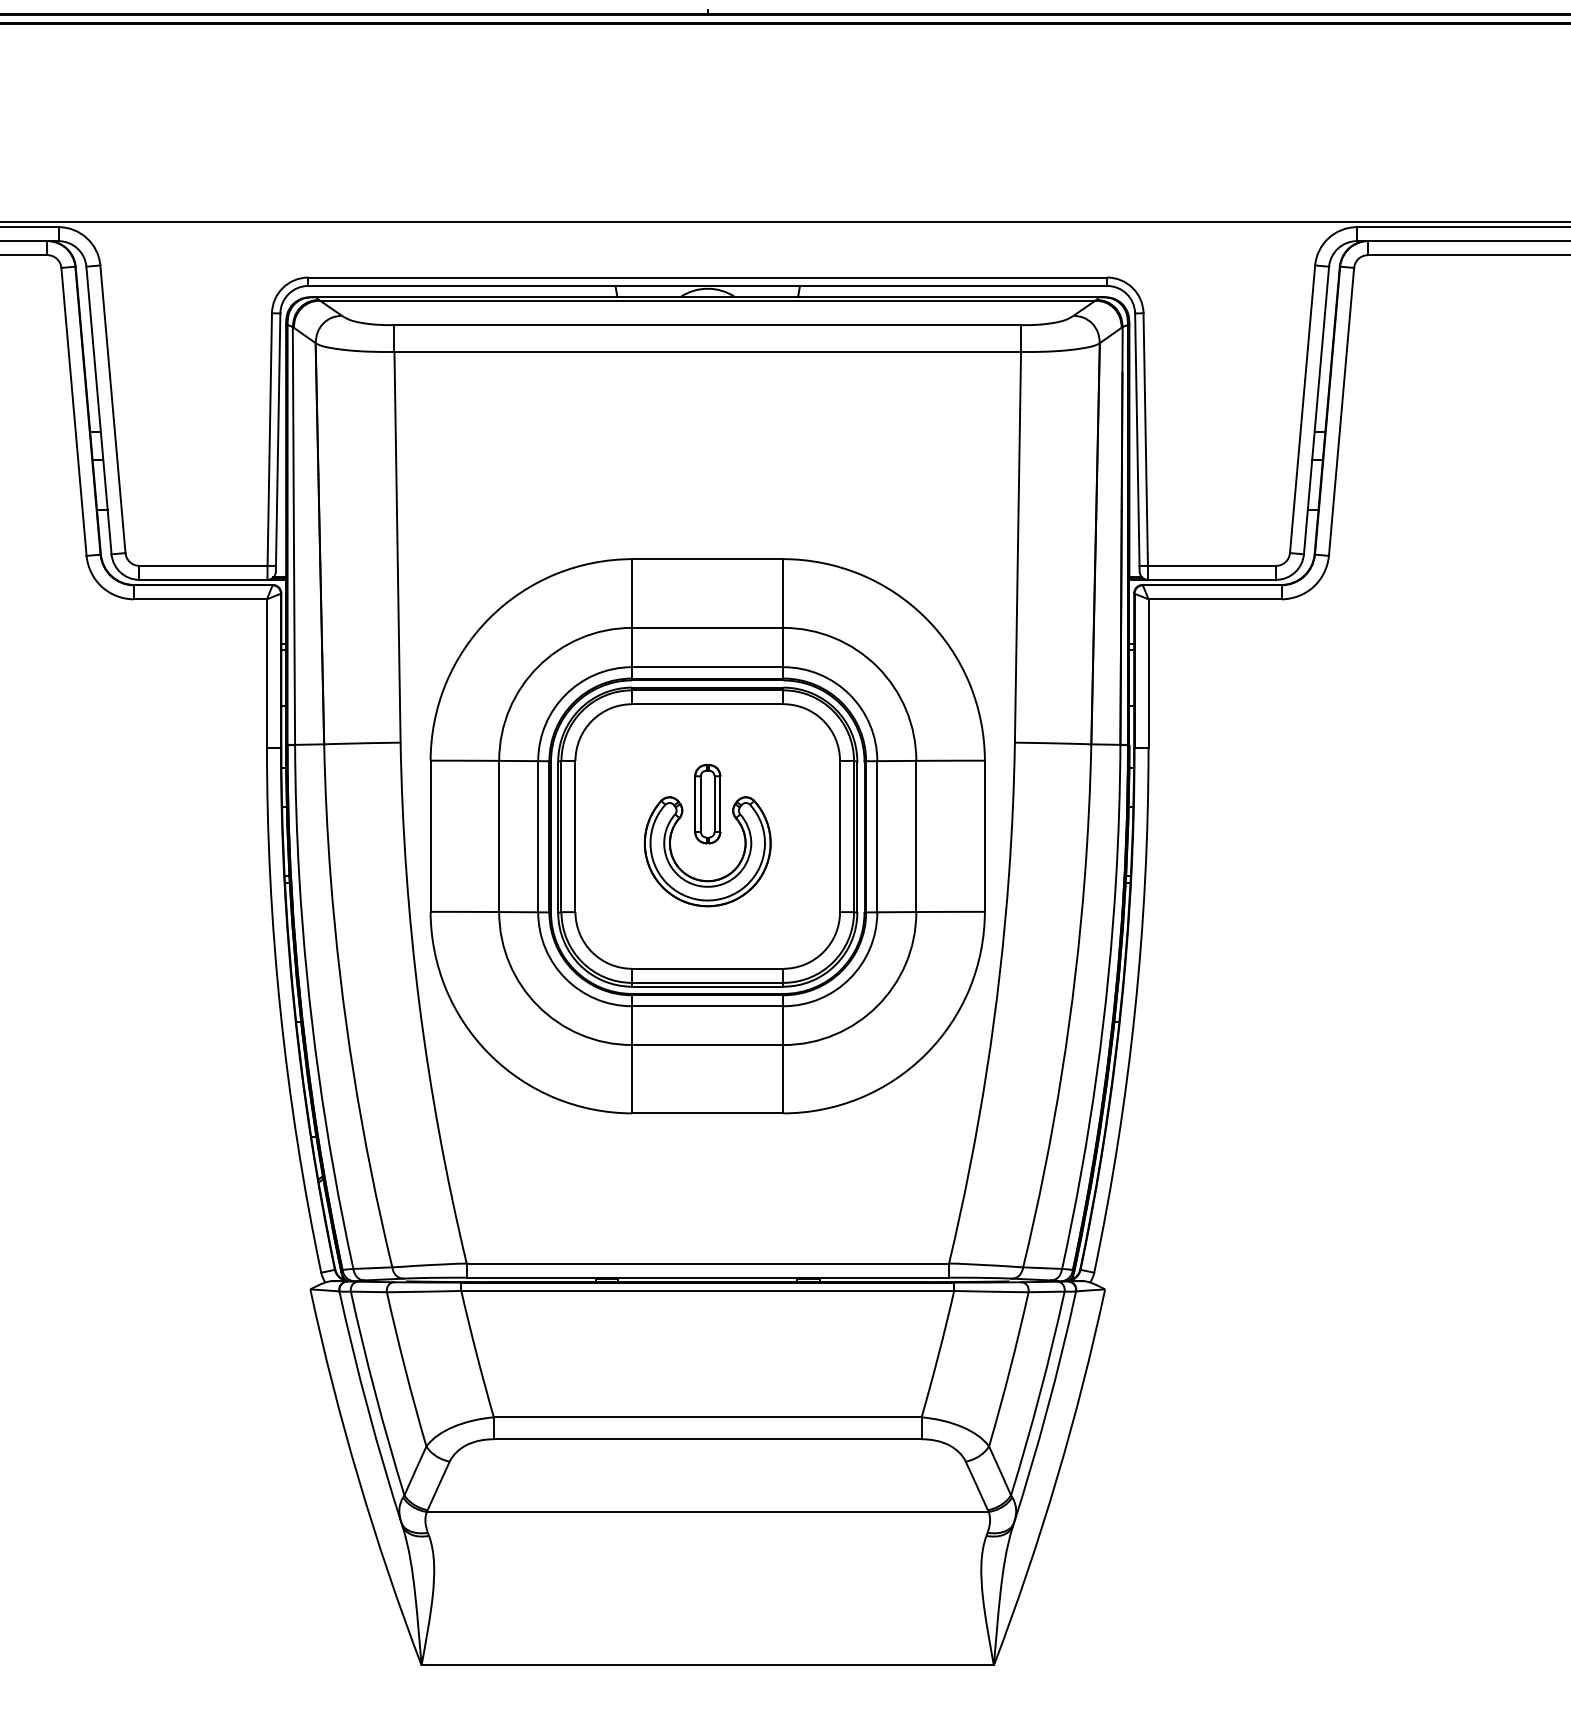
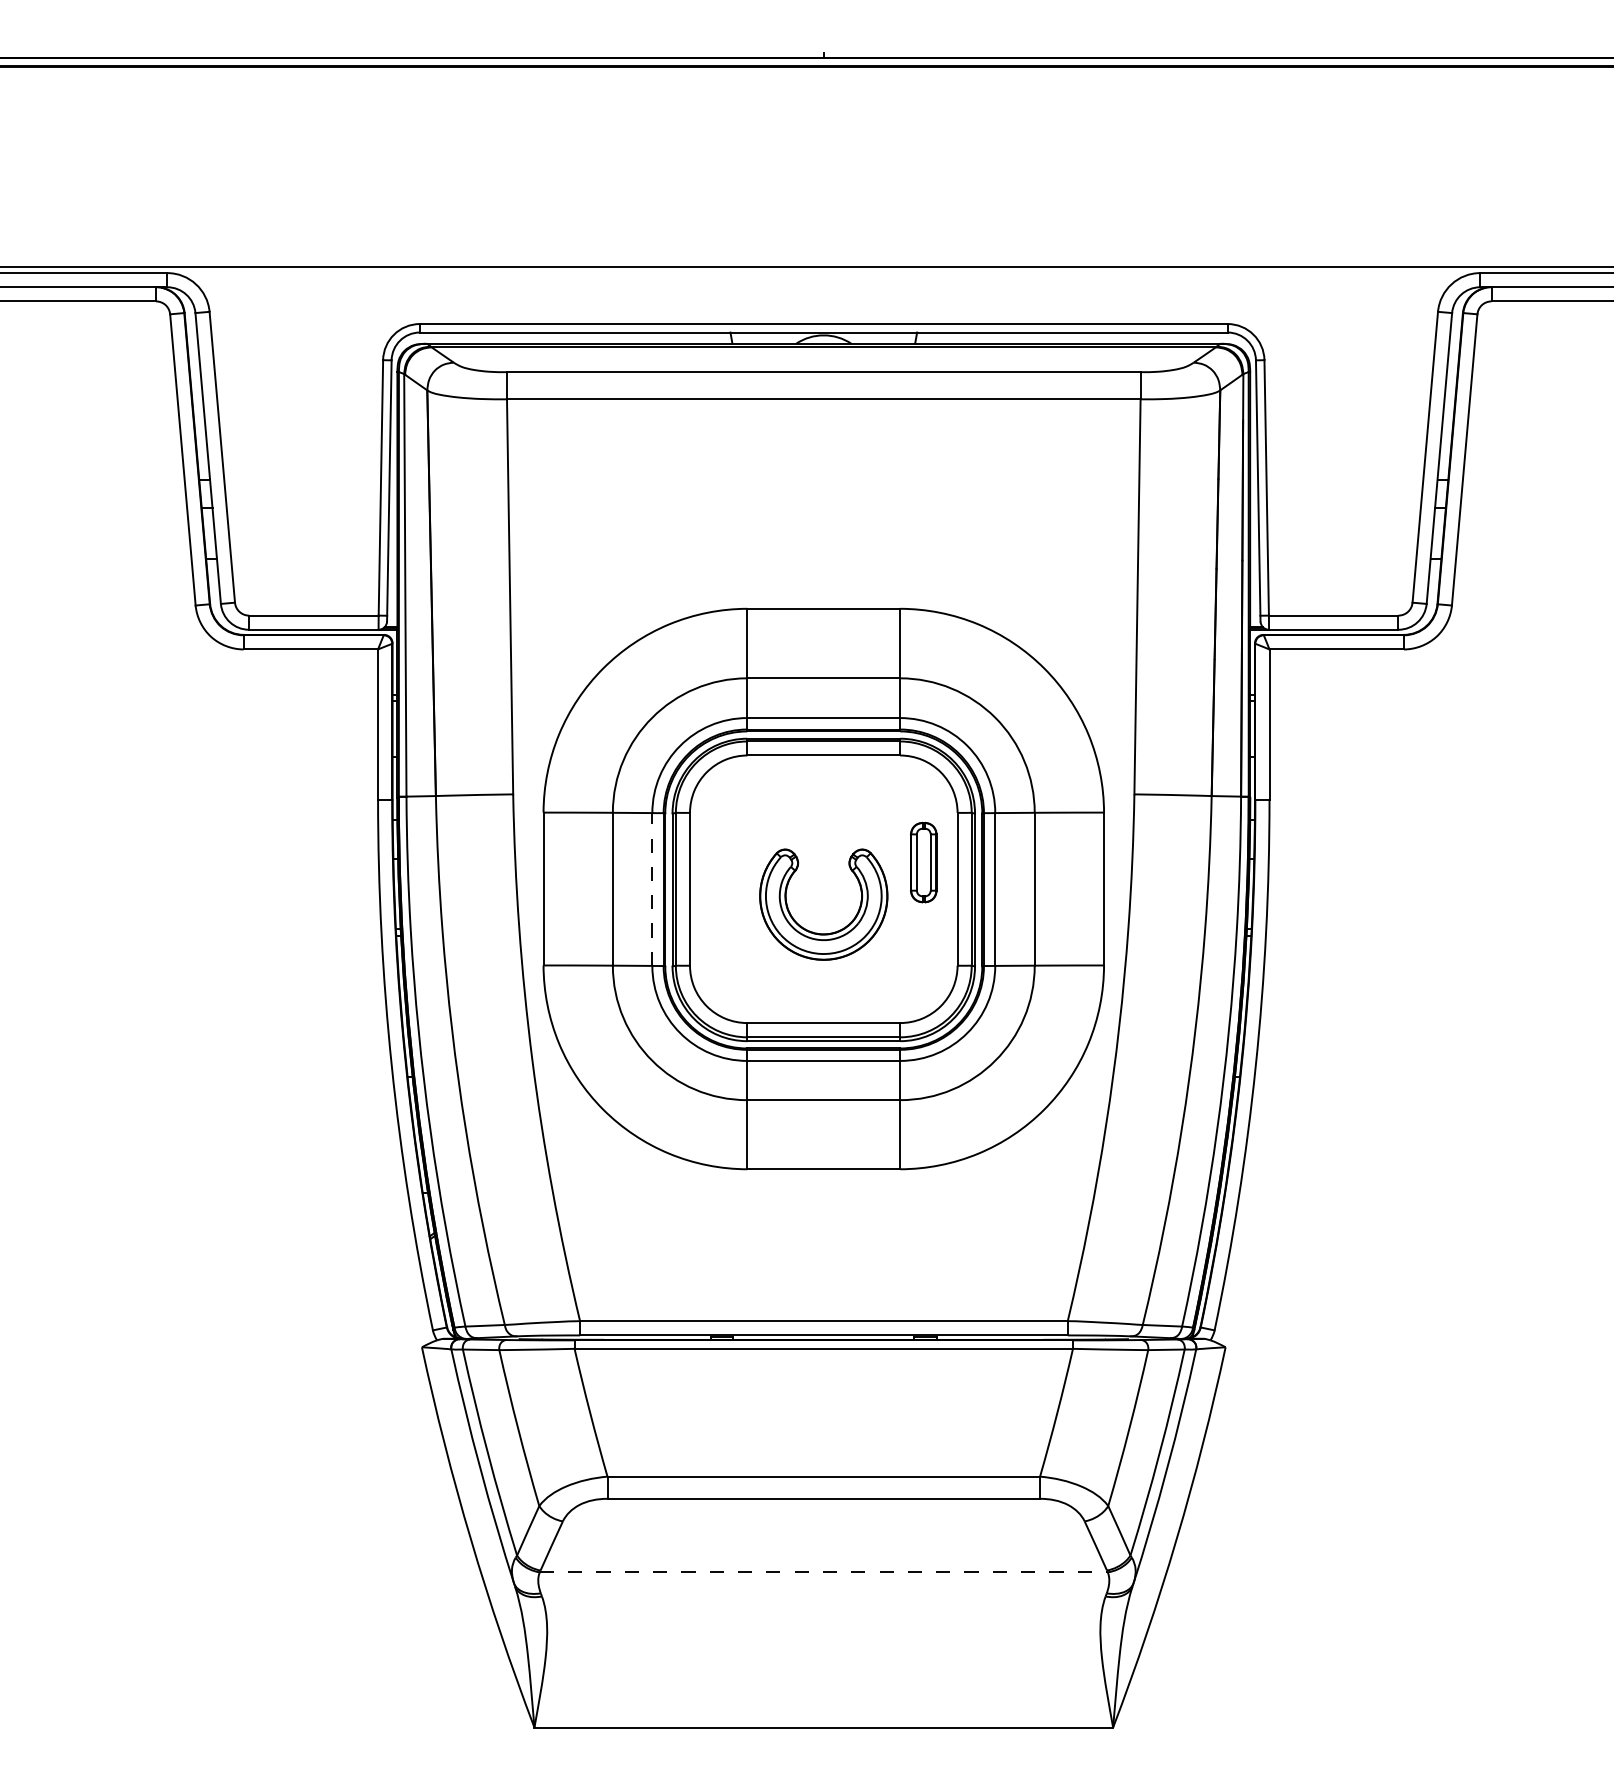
part: (707, 804) -> (923, 862), moved
line: (538, 836) -> (652, 889), solid -> dashed
line: (707, 1512) -> (823, 1572), solid -> dashed

